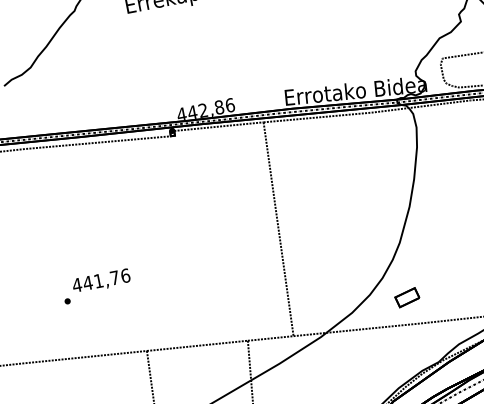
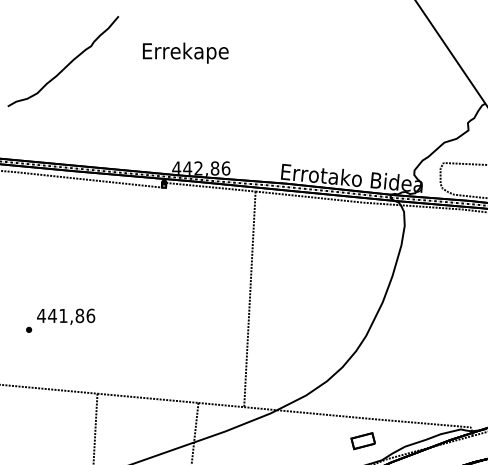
text: (114, 277) -> (79, 315), 441,76 -> 441,86
part: (406, 298) -> (362, 441), moved

